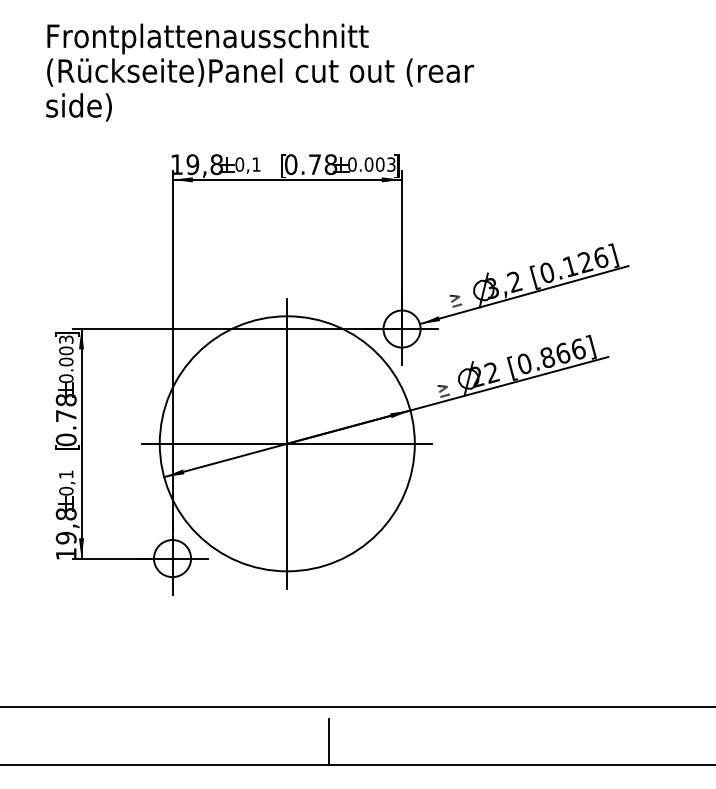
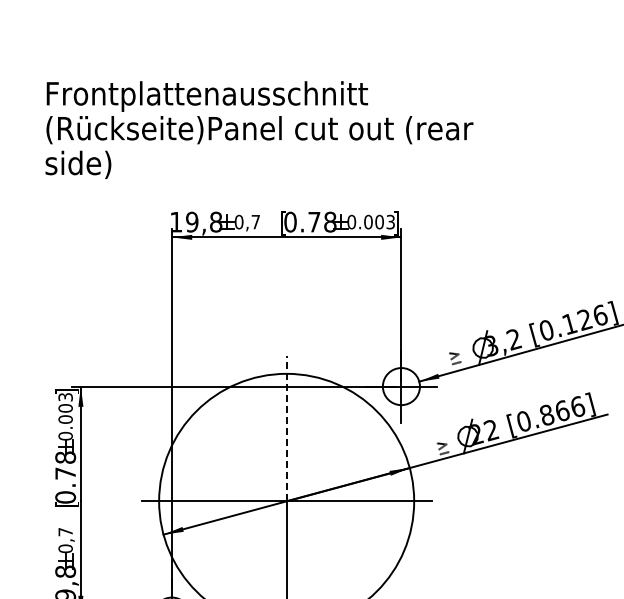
text: (256, 164) -> (255, 222), 0,1 -> 0,7
line: (287, 370) -> (286, 428), solid -> dashed
text: (66, 474) -> (65, 532), 0,1 -> 0,7

